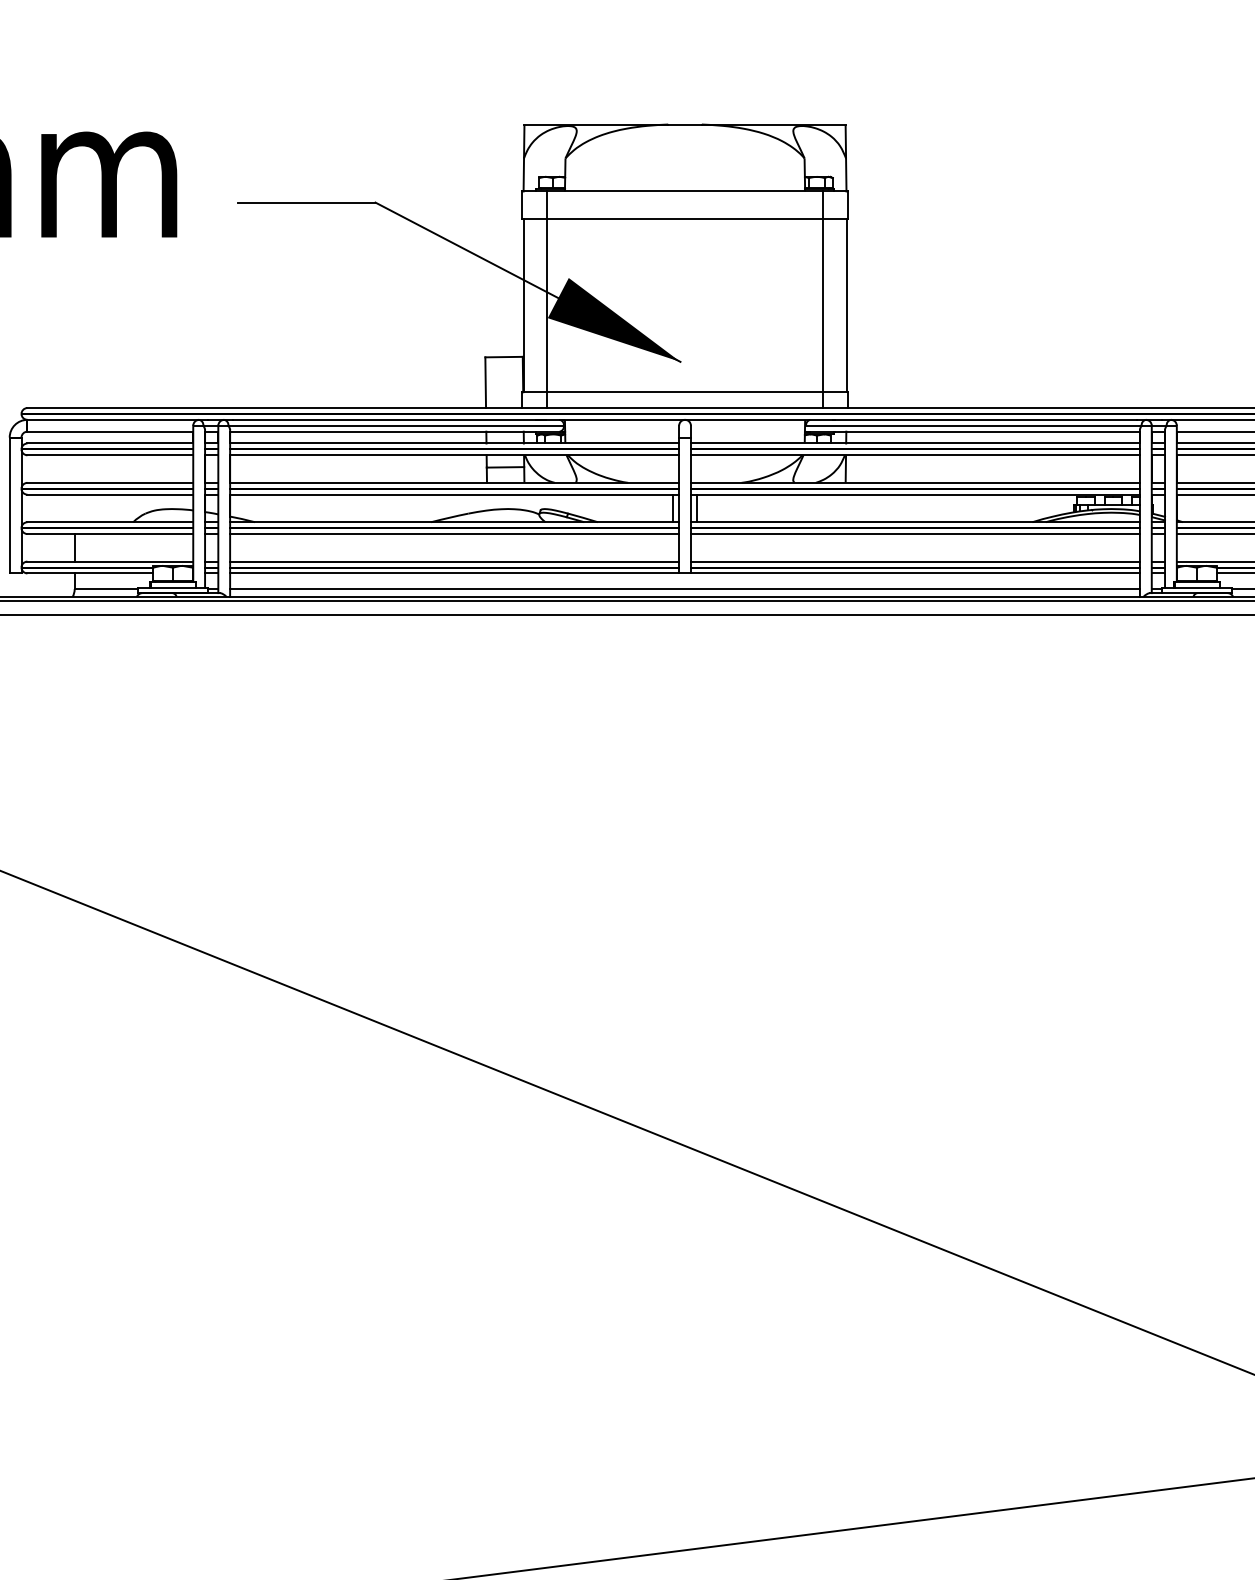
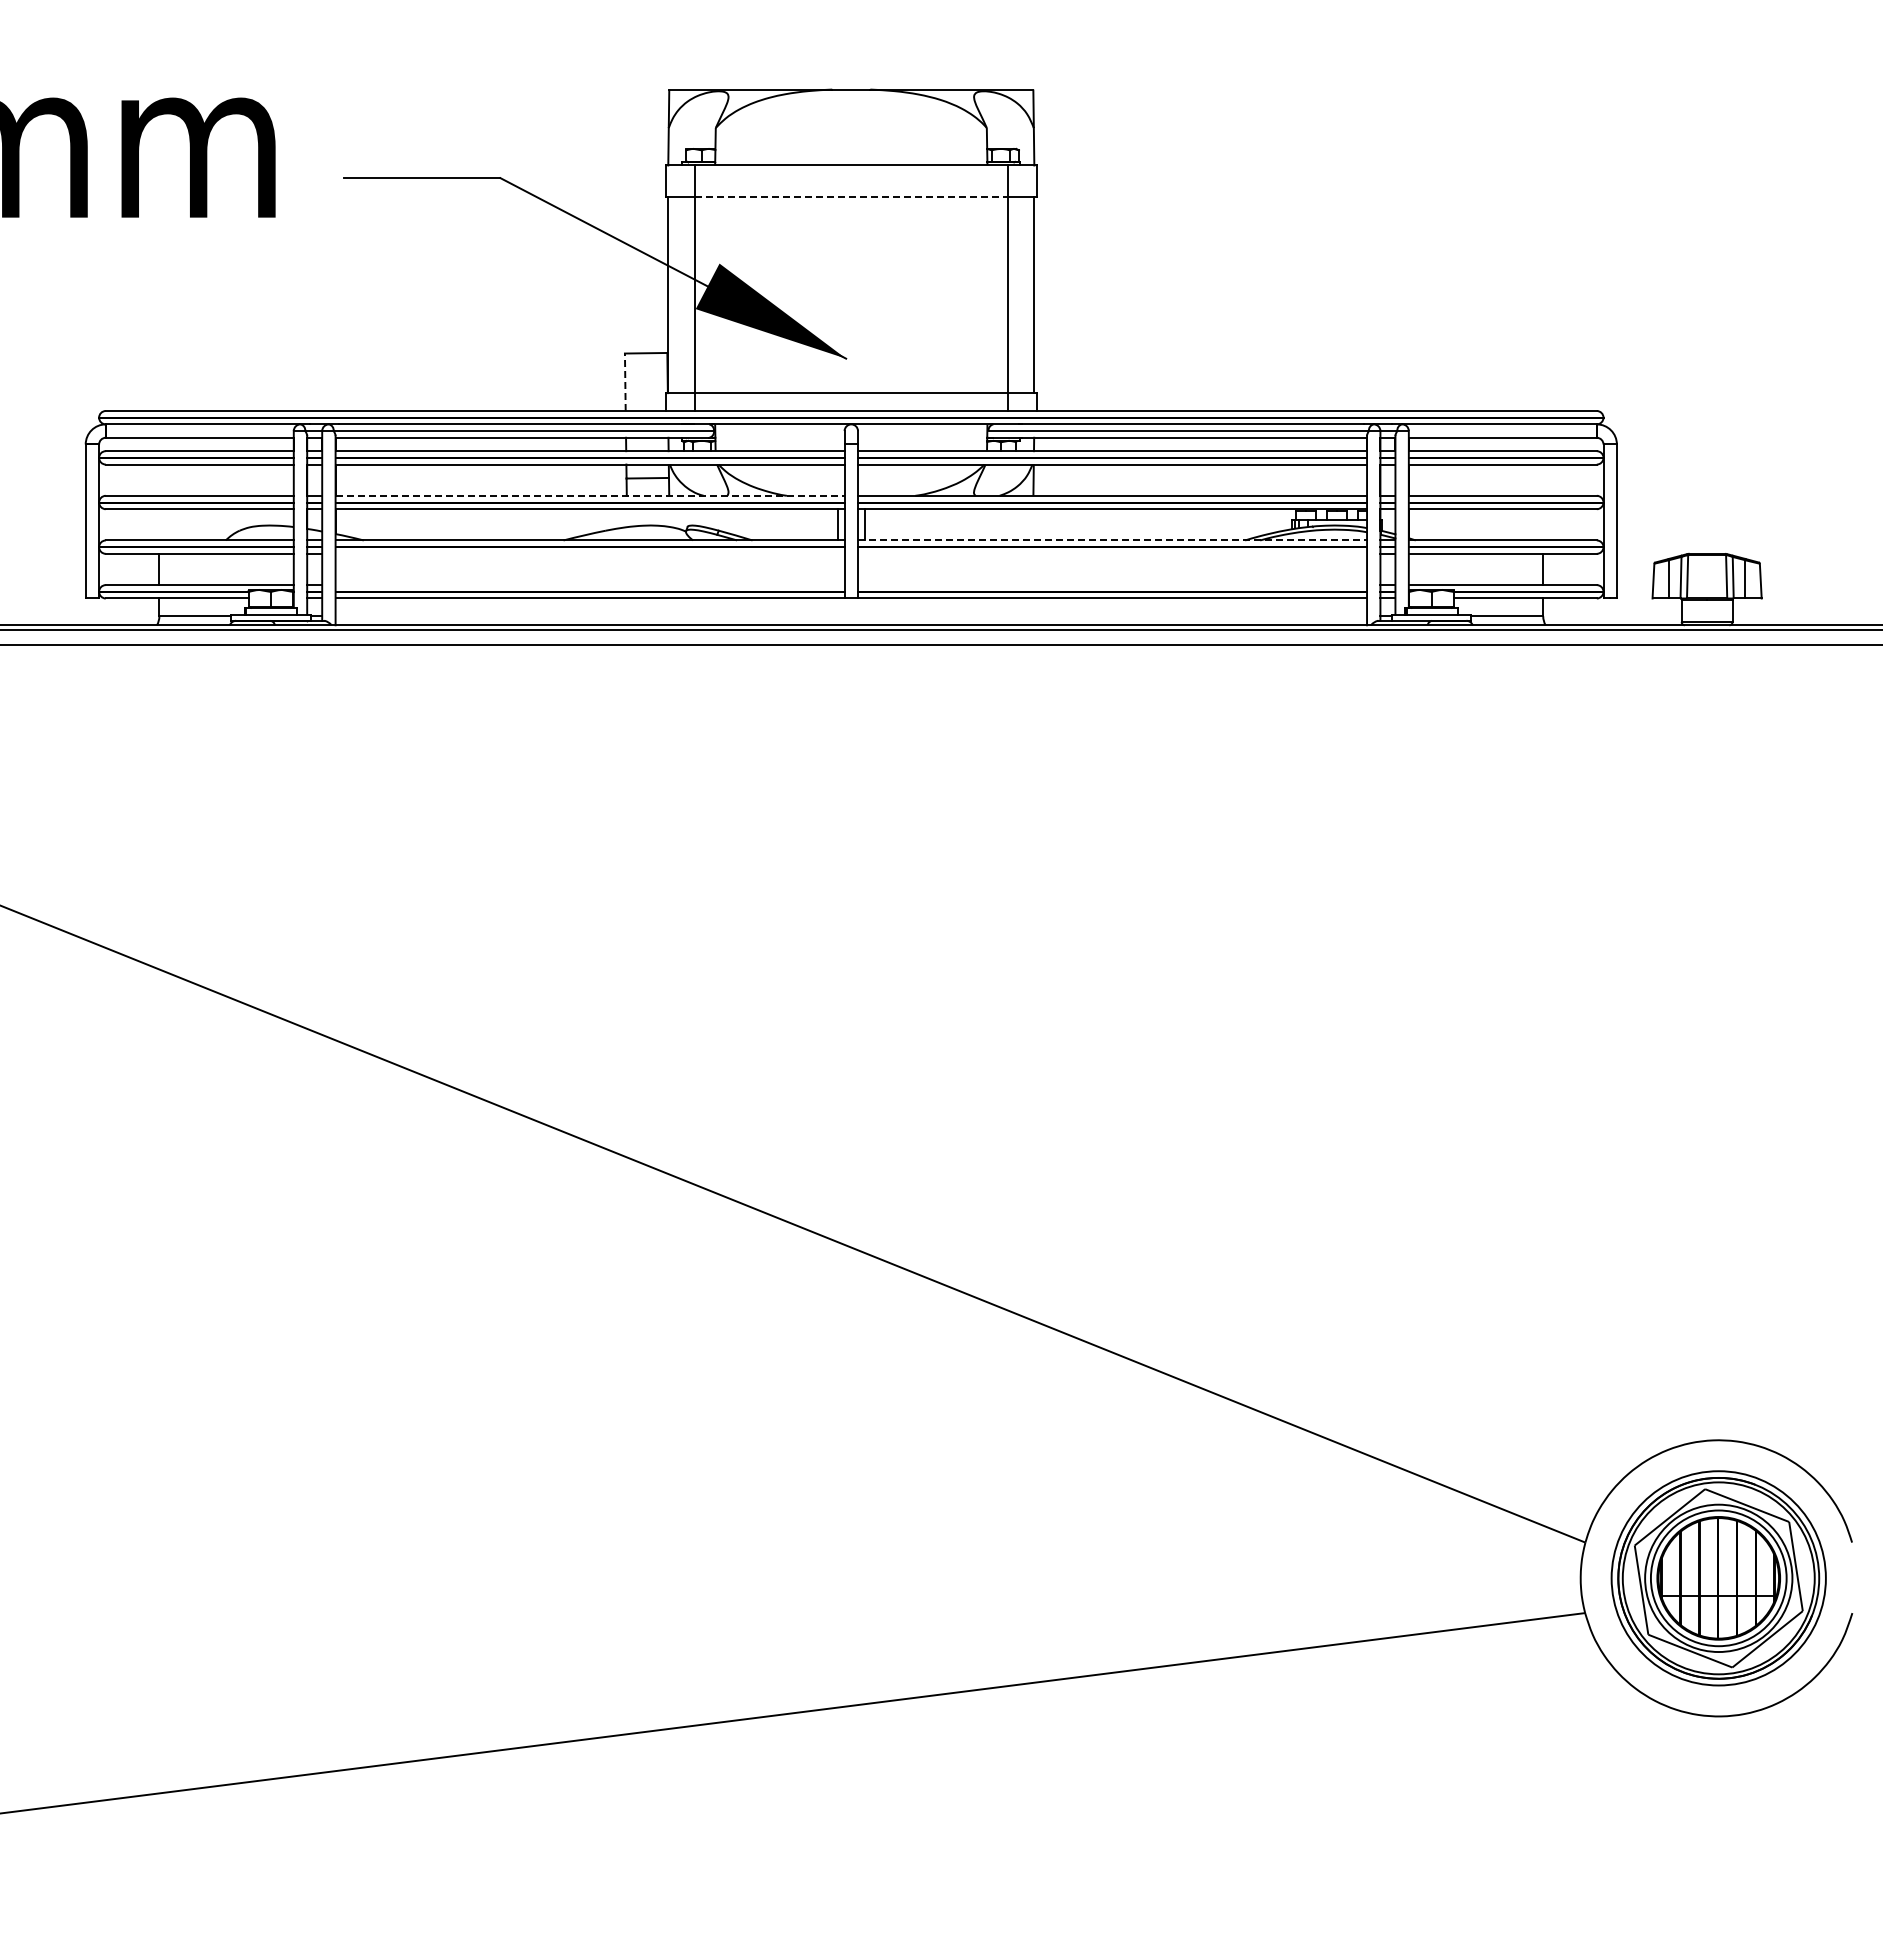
line: (685, 218) -> (851, 196), solid -> dashed
line: (485, 382) -> (625, 382), solid -> dashed
line: (454, 482) -> (590, 495), solid -> dashed
line: (915, 522) -> (1112, 540), solid -> dashed
line: (454, 533) -> (589, 553), removed
line: (915, 533) -> (1112, 553), removed
line: (454, 561) -> (589, 585), removed
line: (915, 561) -> (1112, 585), removed
line: (685, 589) -> (851, 616), removed

